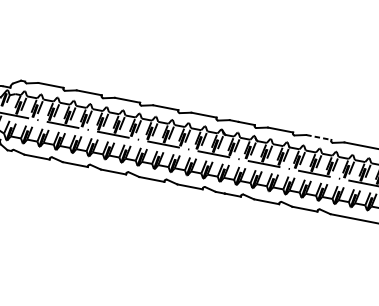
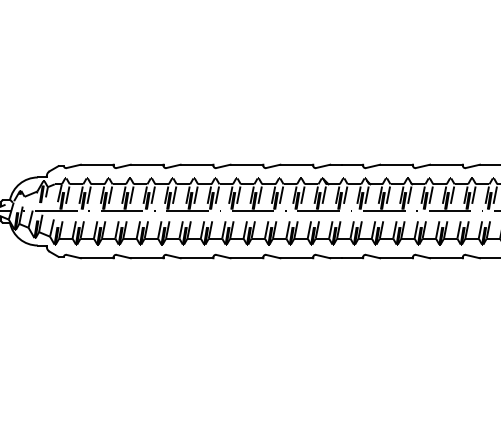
line: (319, 137) -> (447, 164), dashed -> solid

